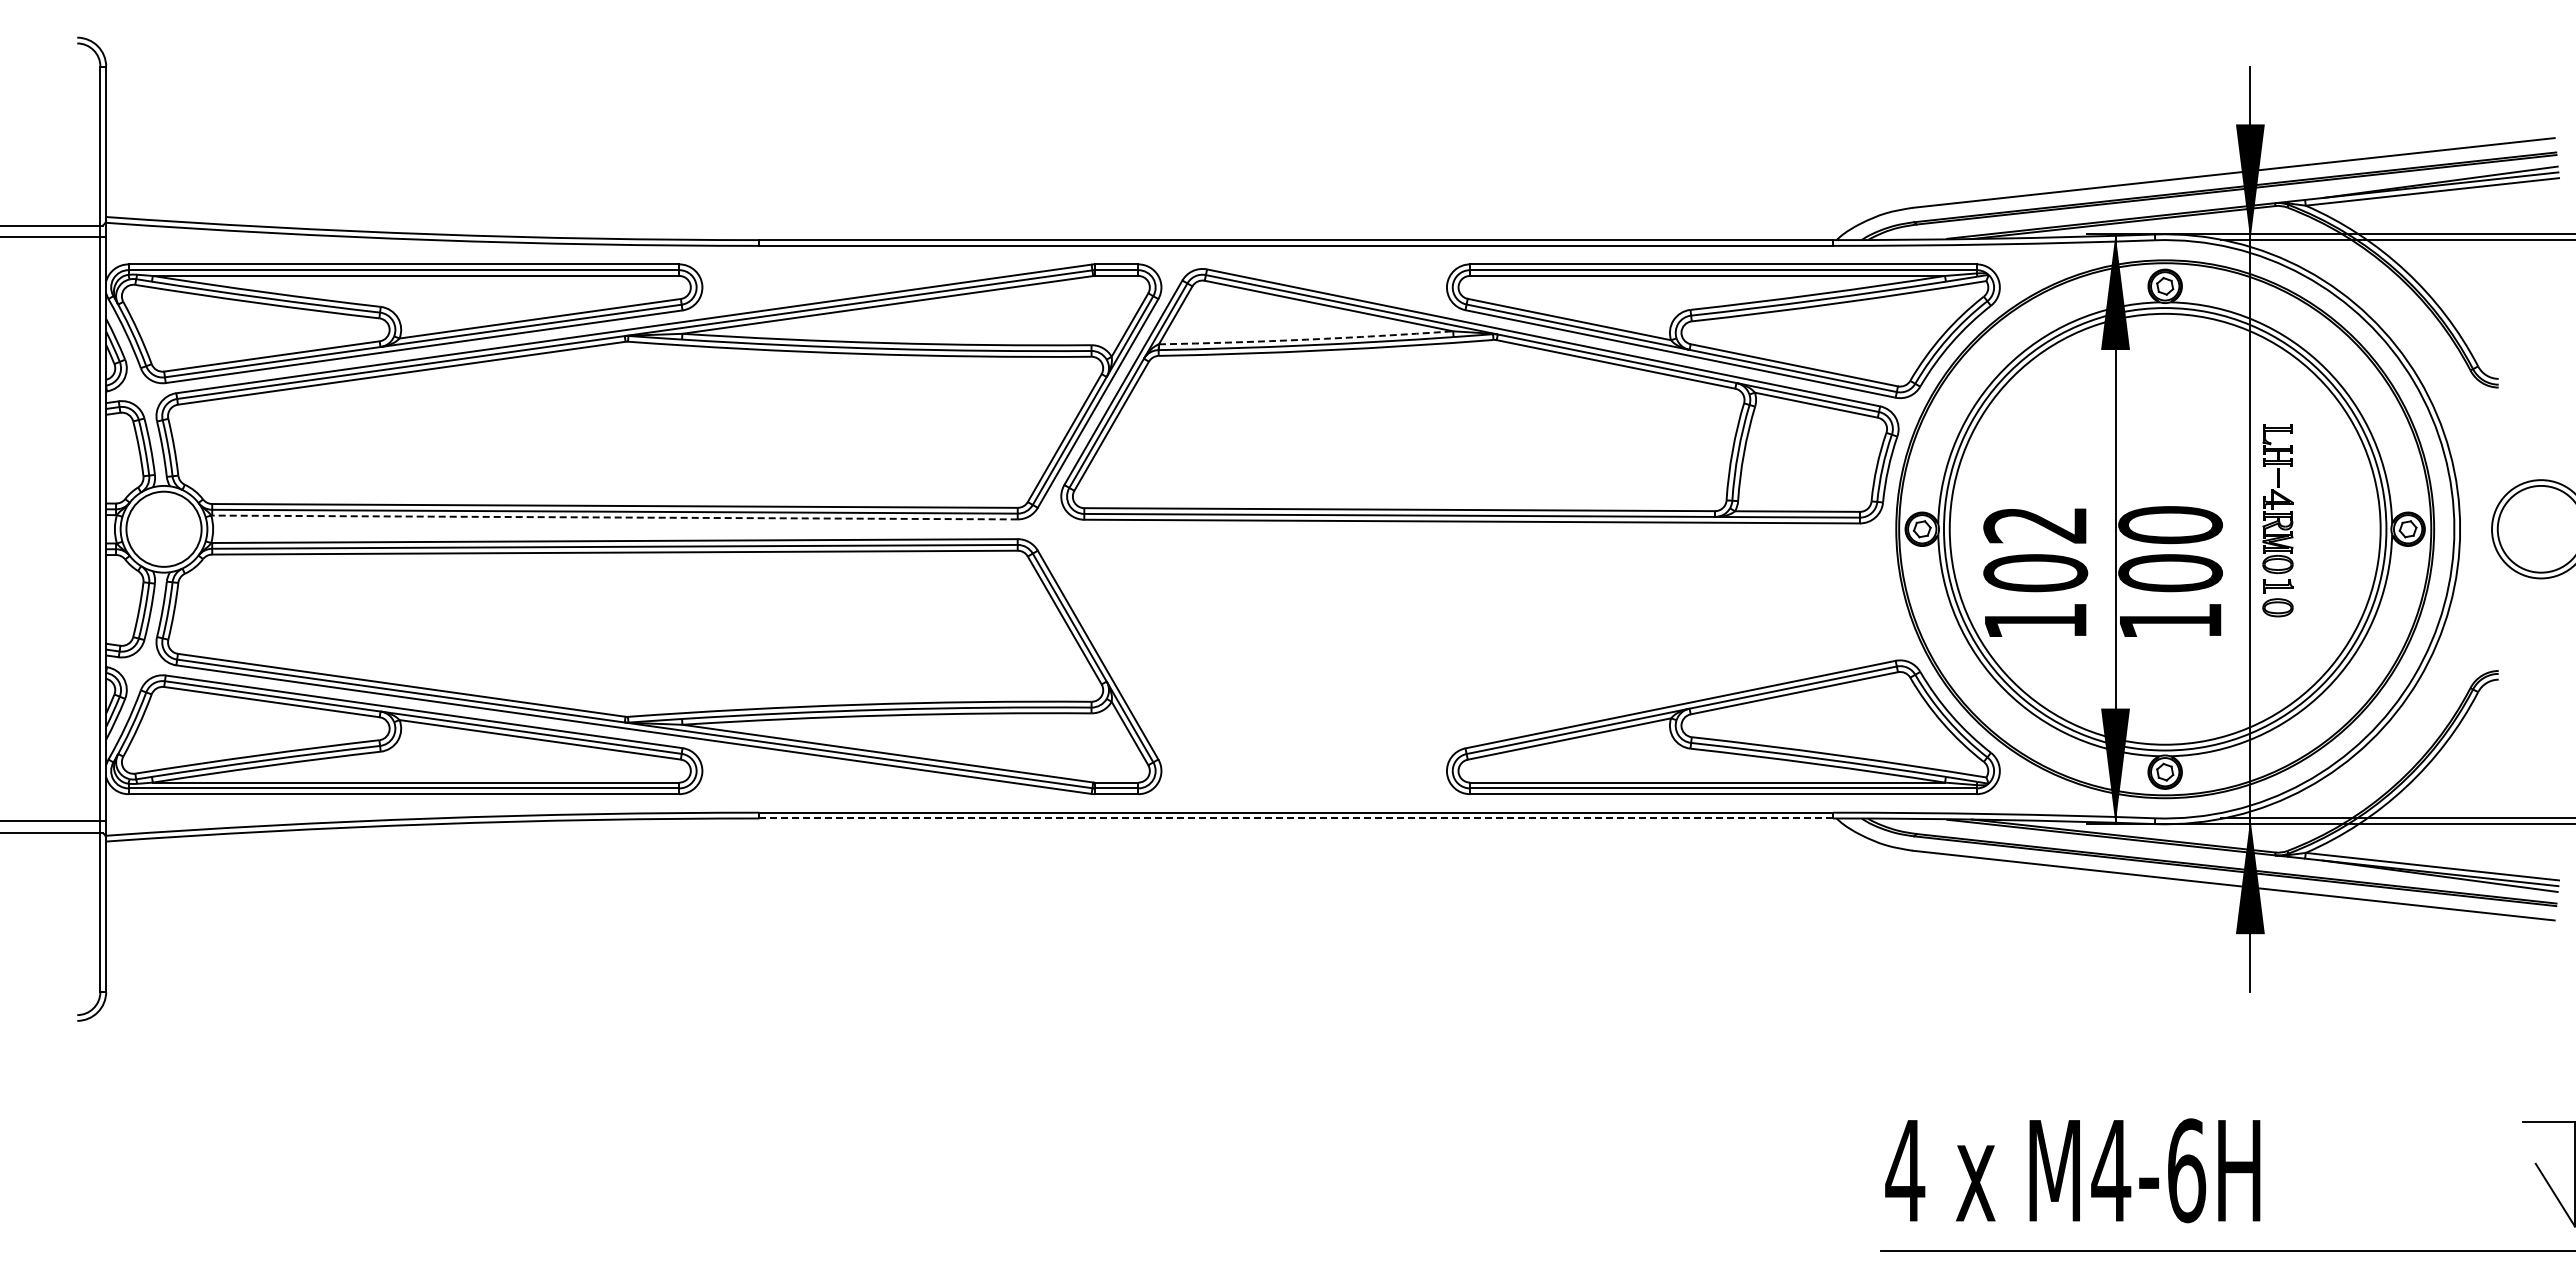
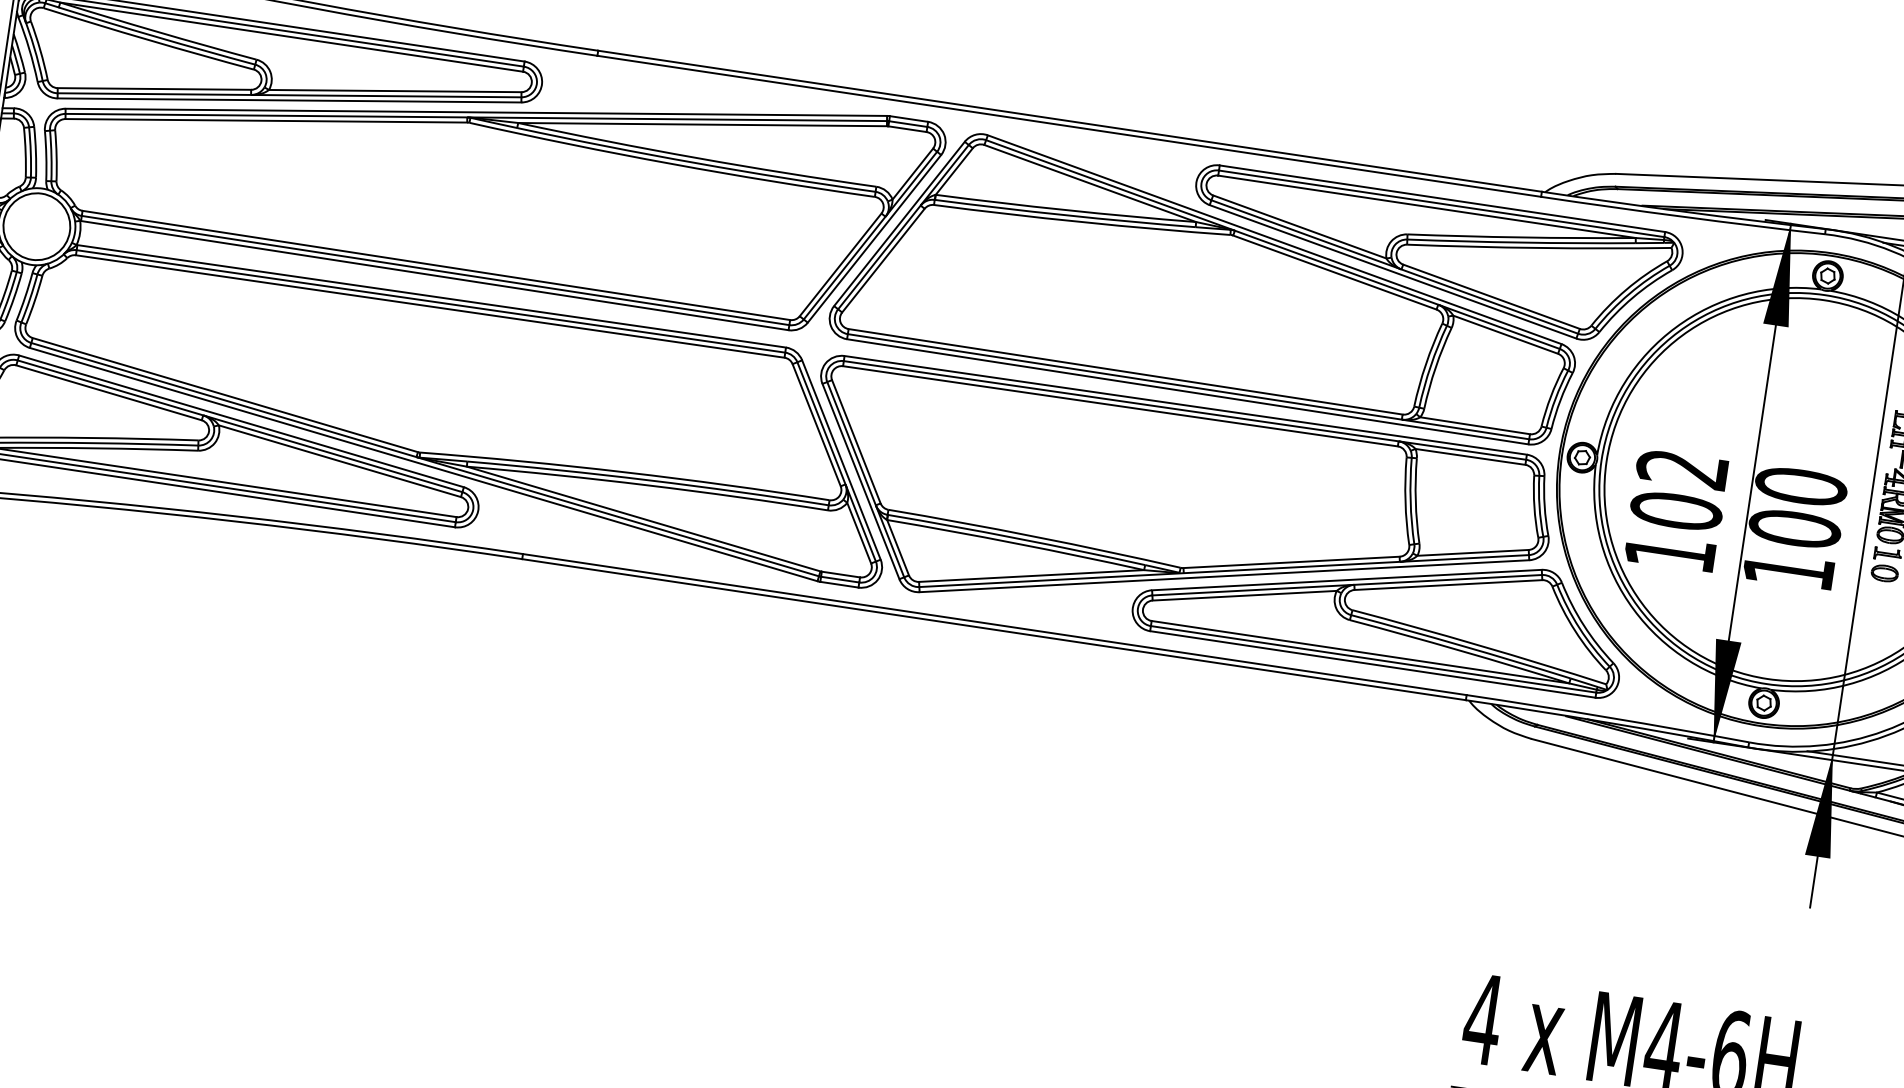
arc: (1306, 339) -> (1066, 209), dashed -> solid
line: (614, 517) -> (434, 275), dashed -> solid
part: (1479, 662) -> (1175, 516), added
line: (1296, 818) -> (994, 629), dashed -> solid

